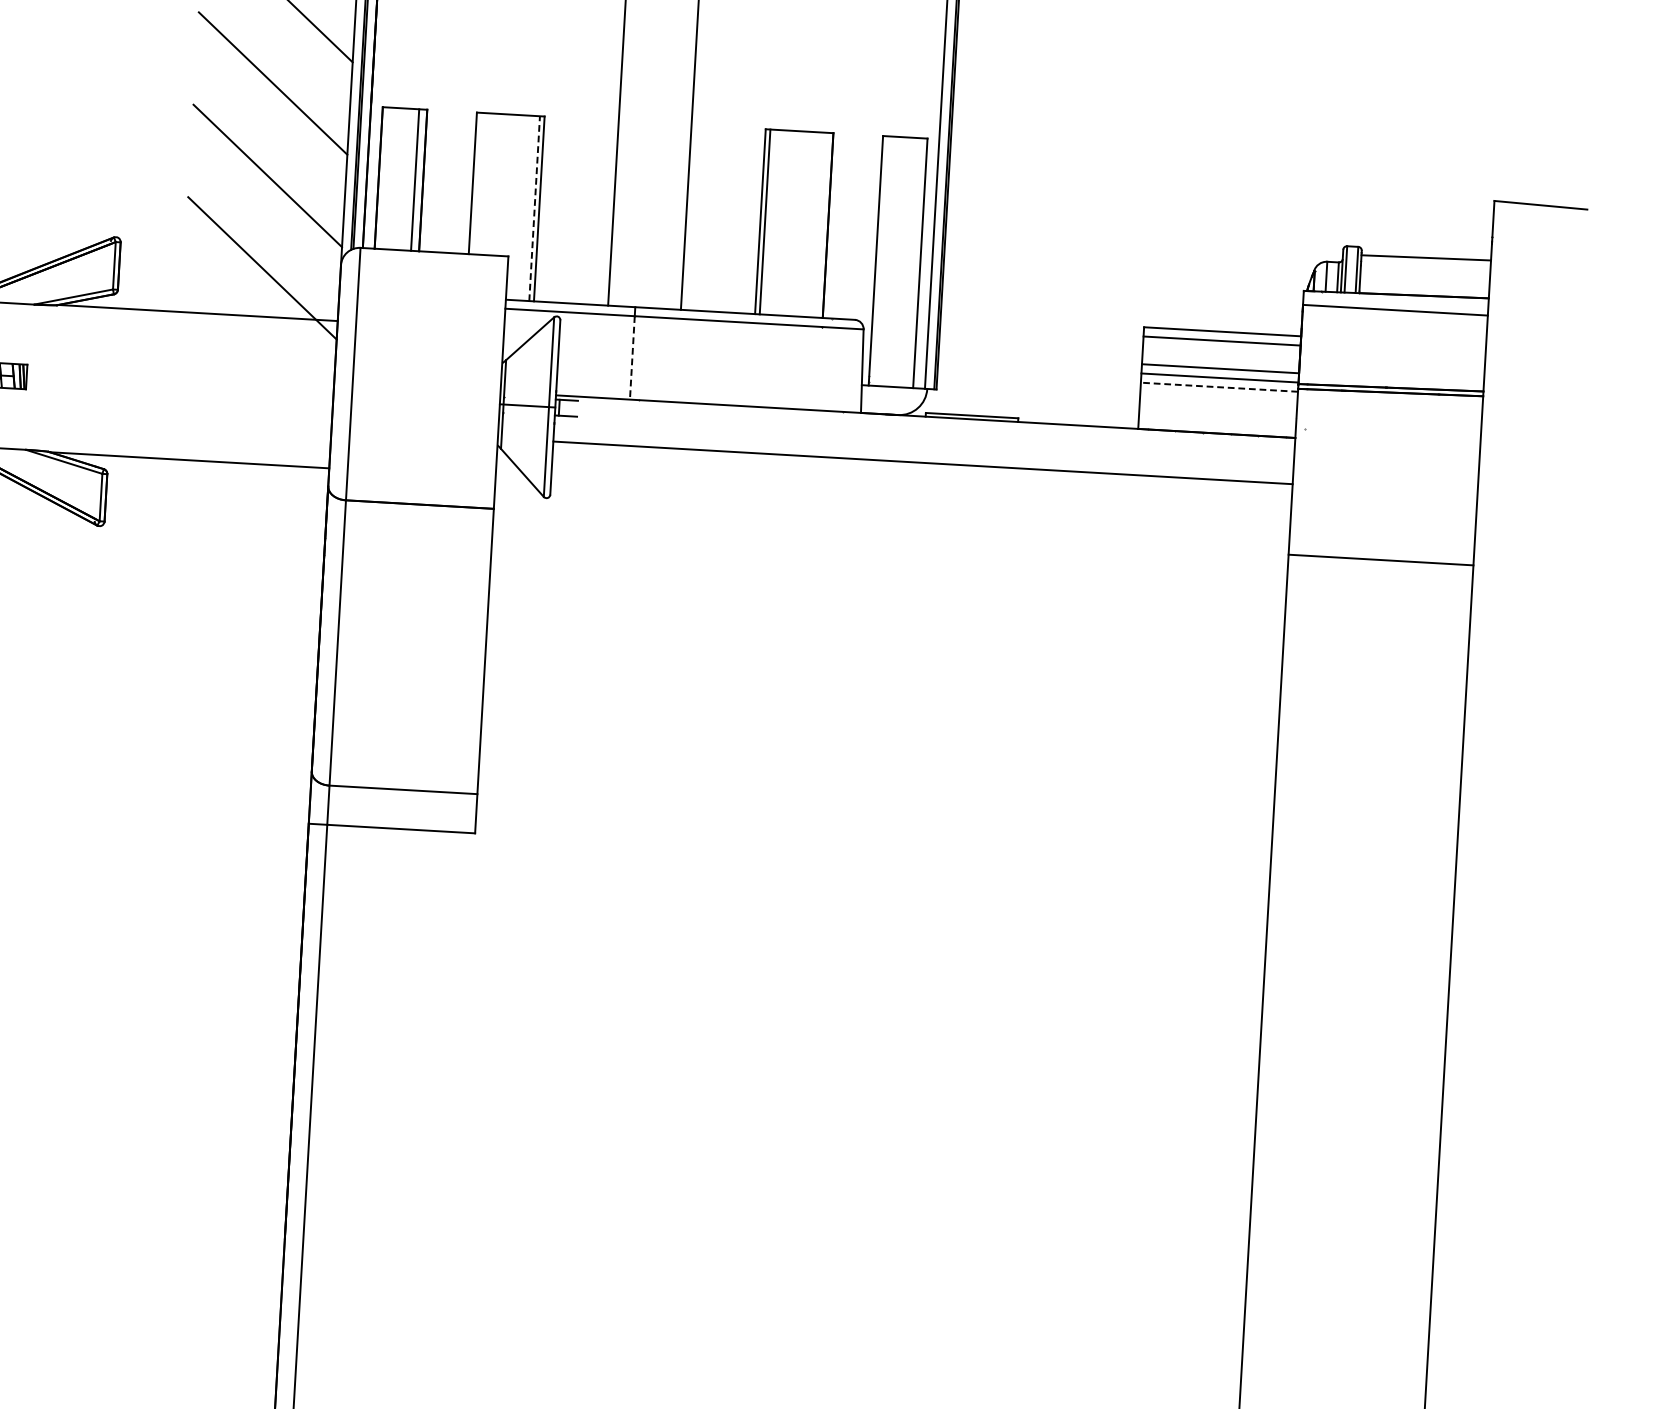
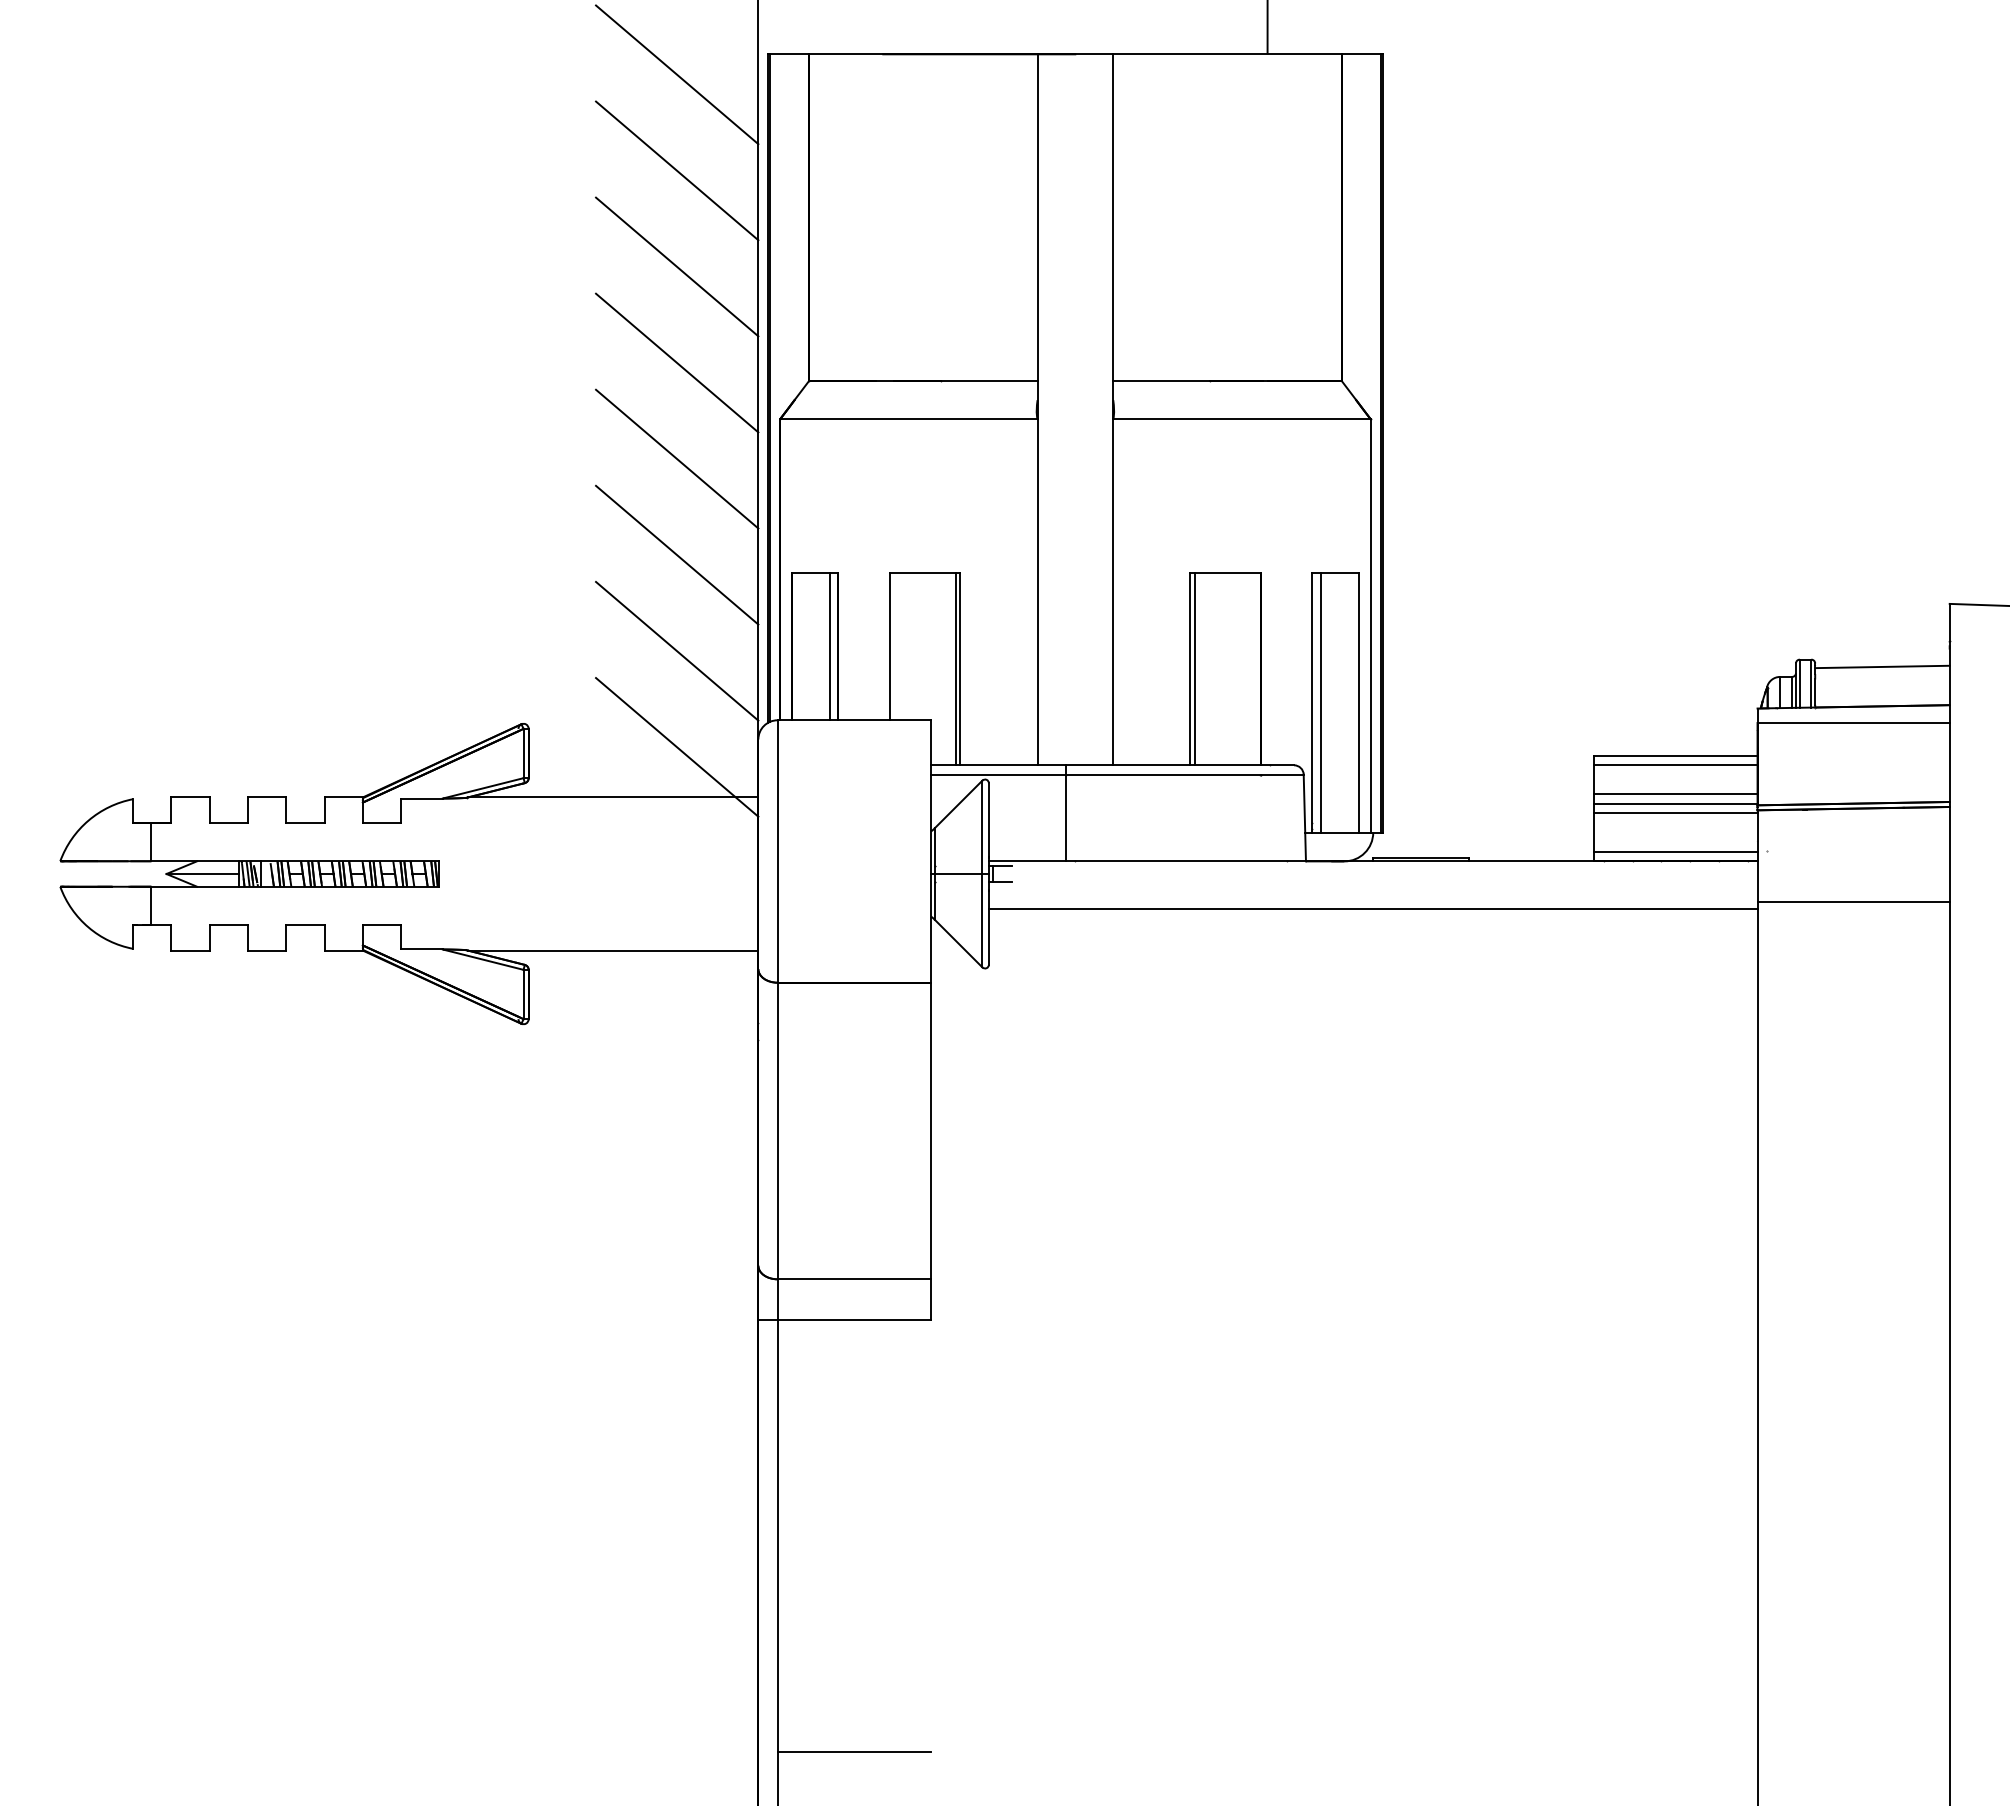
line: (534, 207) -> (955, 668), dashed -> solid
line: (883, 260) -> (1320, 702), added
line: (632, 358) -> (1065, 818), dashed -> solid
line: (1219, 387) -> (1675, 813), dashed -> solid
line: (1216, 423) -> (1675, 851), added
line: (1380, 559) -> (1853, 901), moved
line: (377, 1244) -> (854, 1751), added

